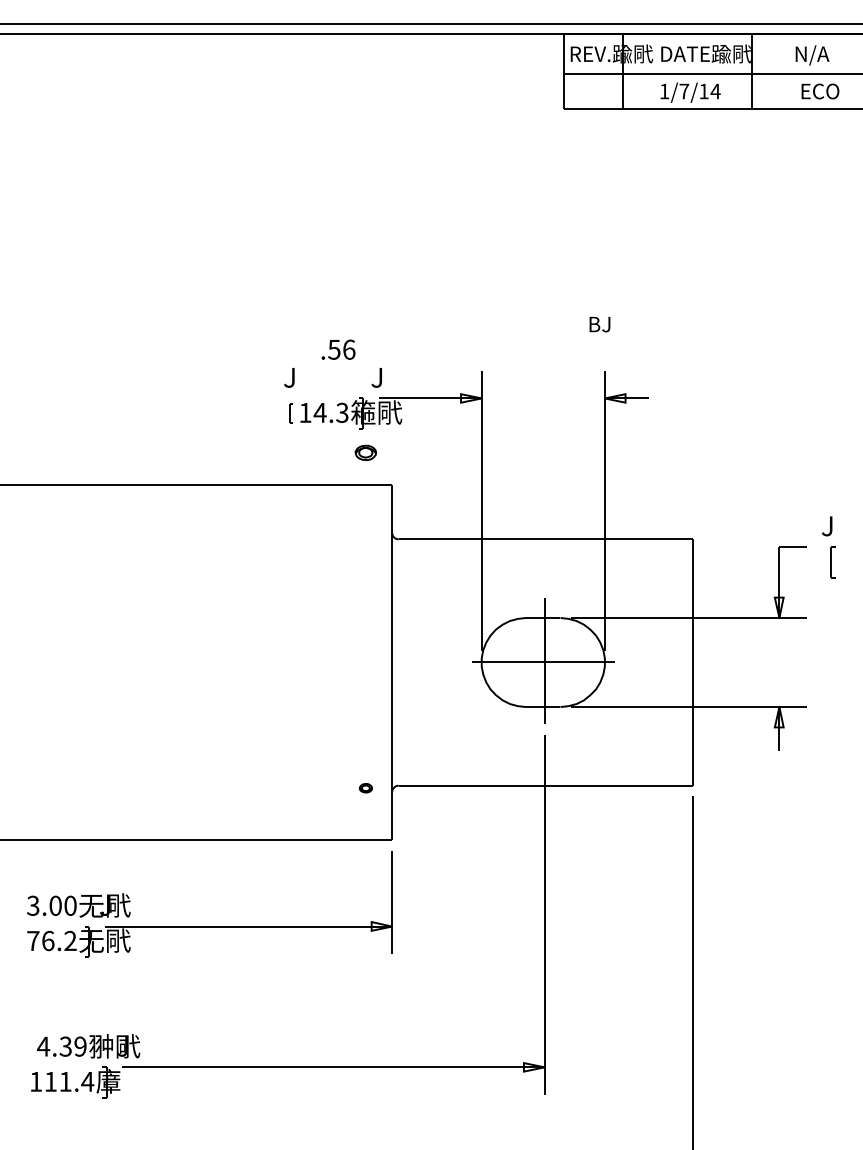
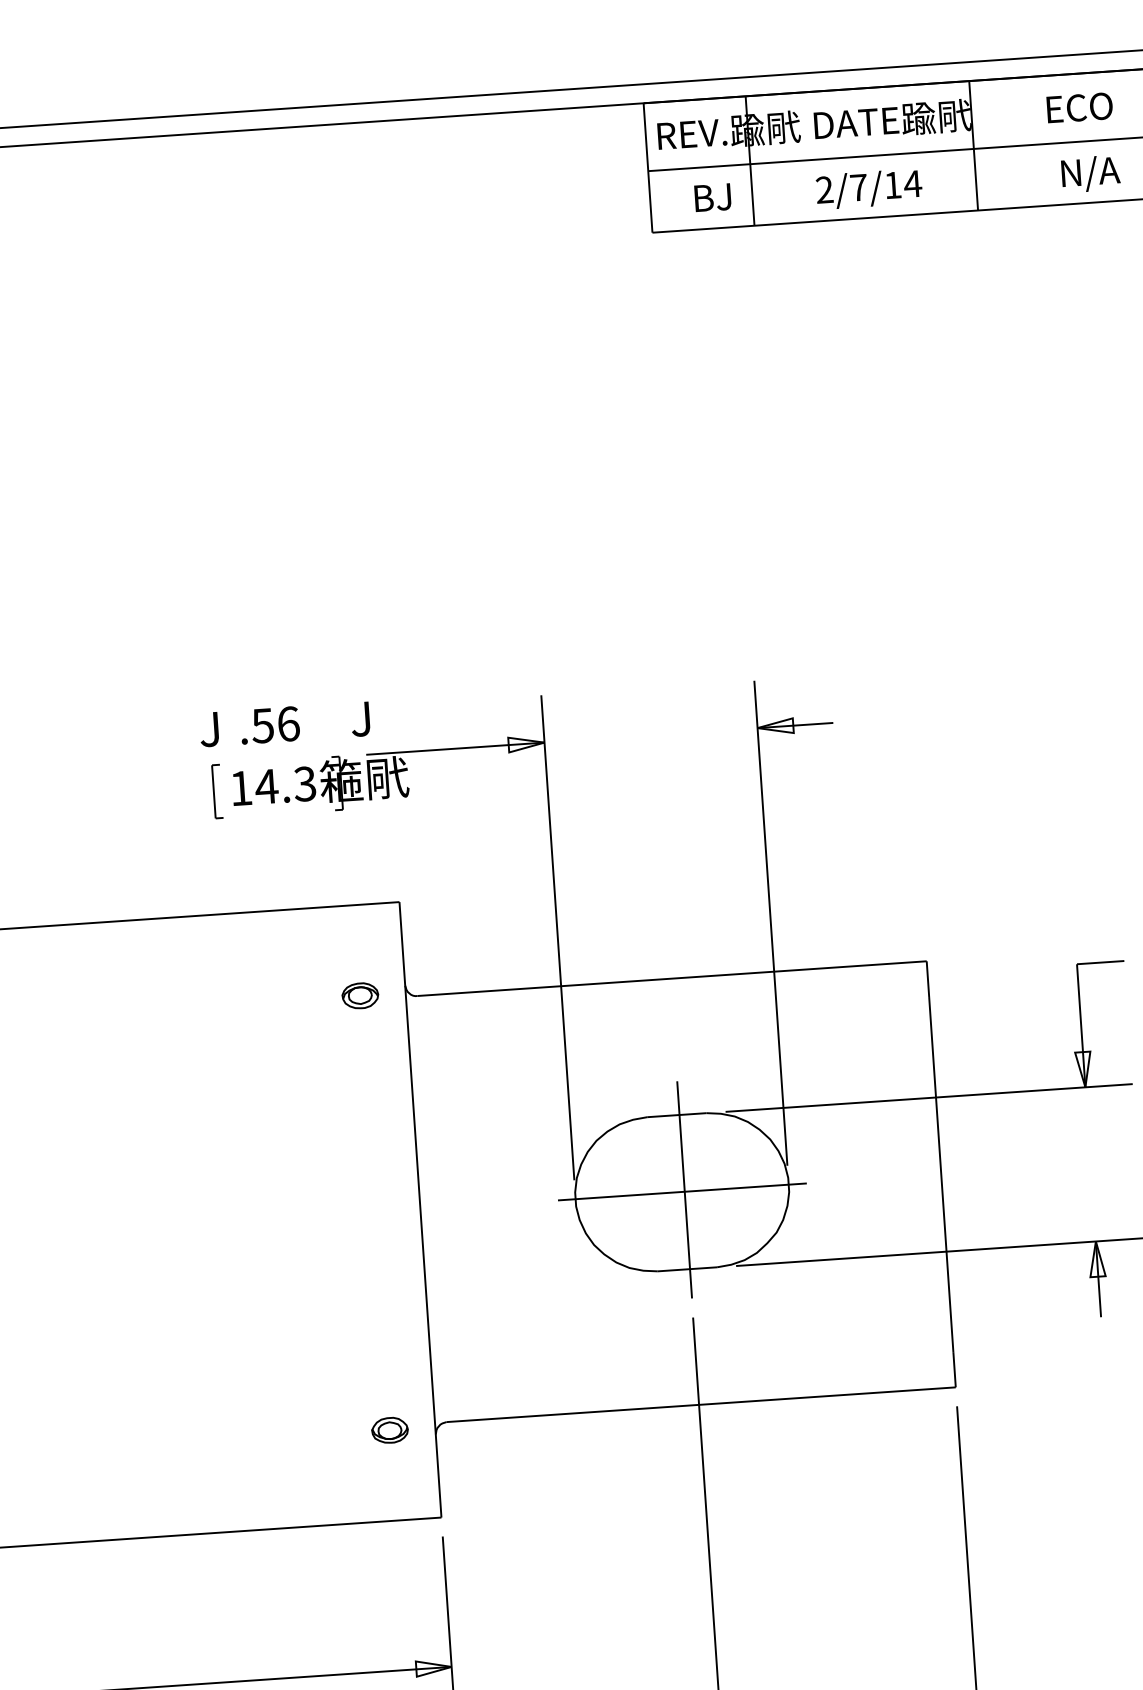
text: (815, 55) -> (1081, 109), N/A -> ECO
text: (664, 91) -> (824, 190), 1/7/14 -> 2/7/14
text: (821, 92) -> (1096, 173), ECO -> N/A
text: (599, 324) -> (712, 197), moved
text: (338, 349) -> (270, 724), moved
part: (291, 413) -> (217, 791), size x1.67
part: (365, 452) -> (359, 995), moved
part: (365, 788) -> (389, 1431), size x1.67

